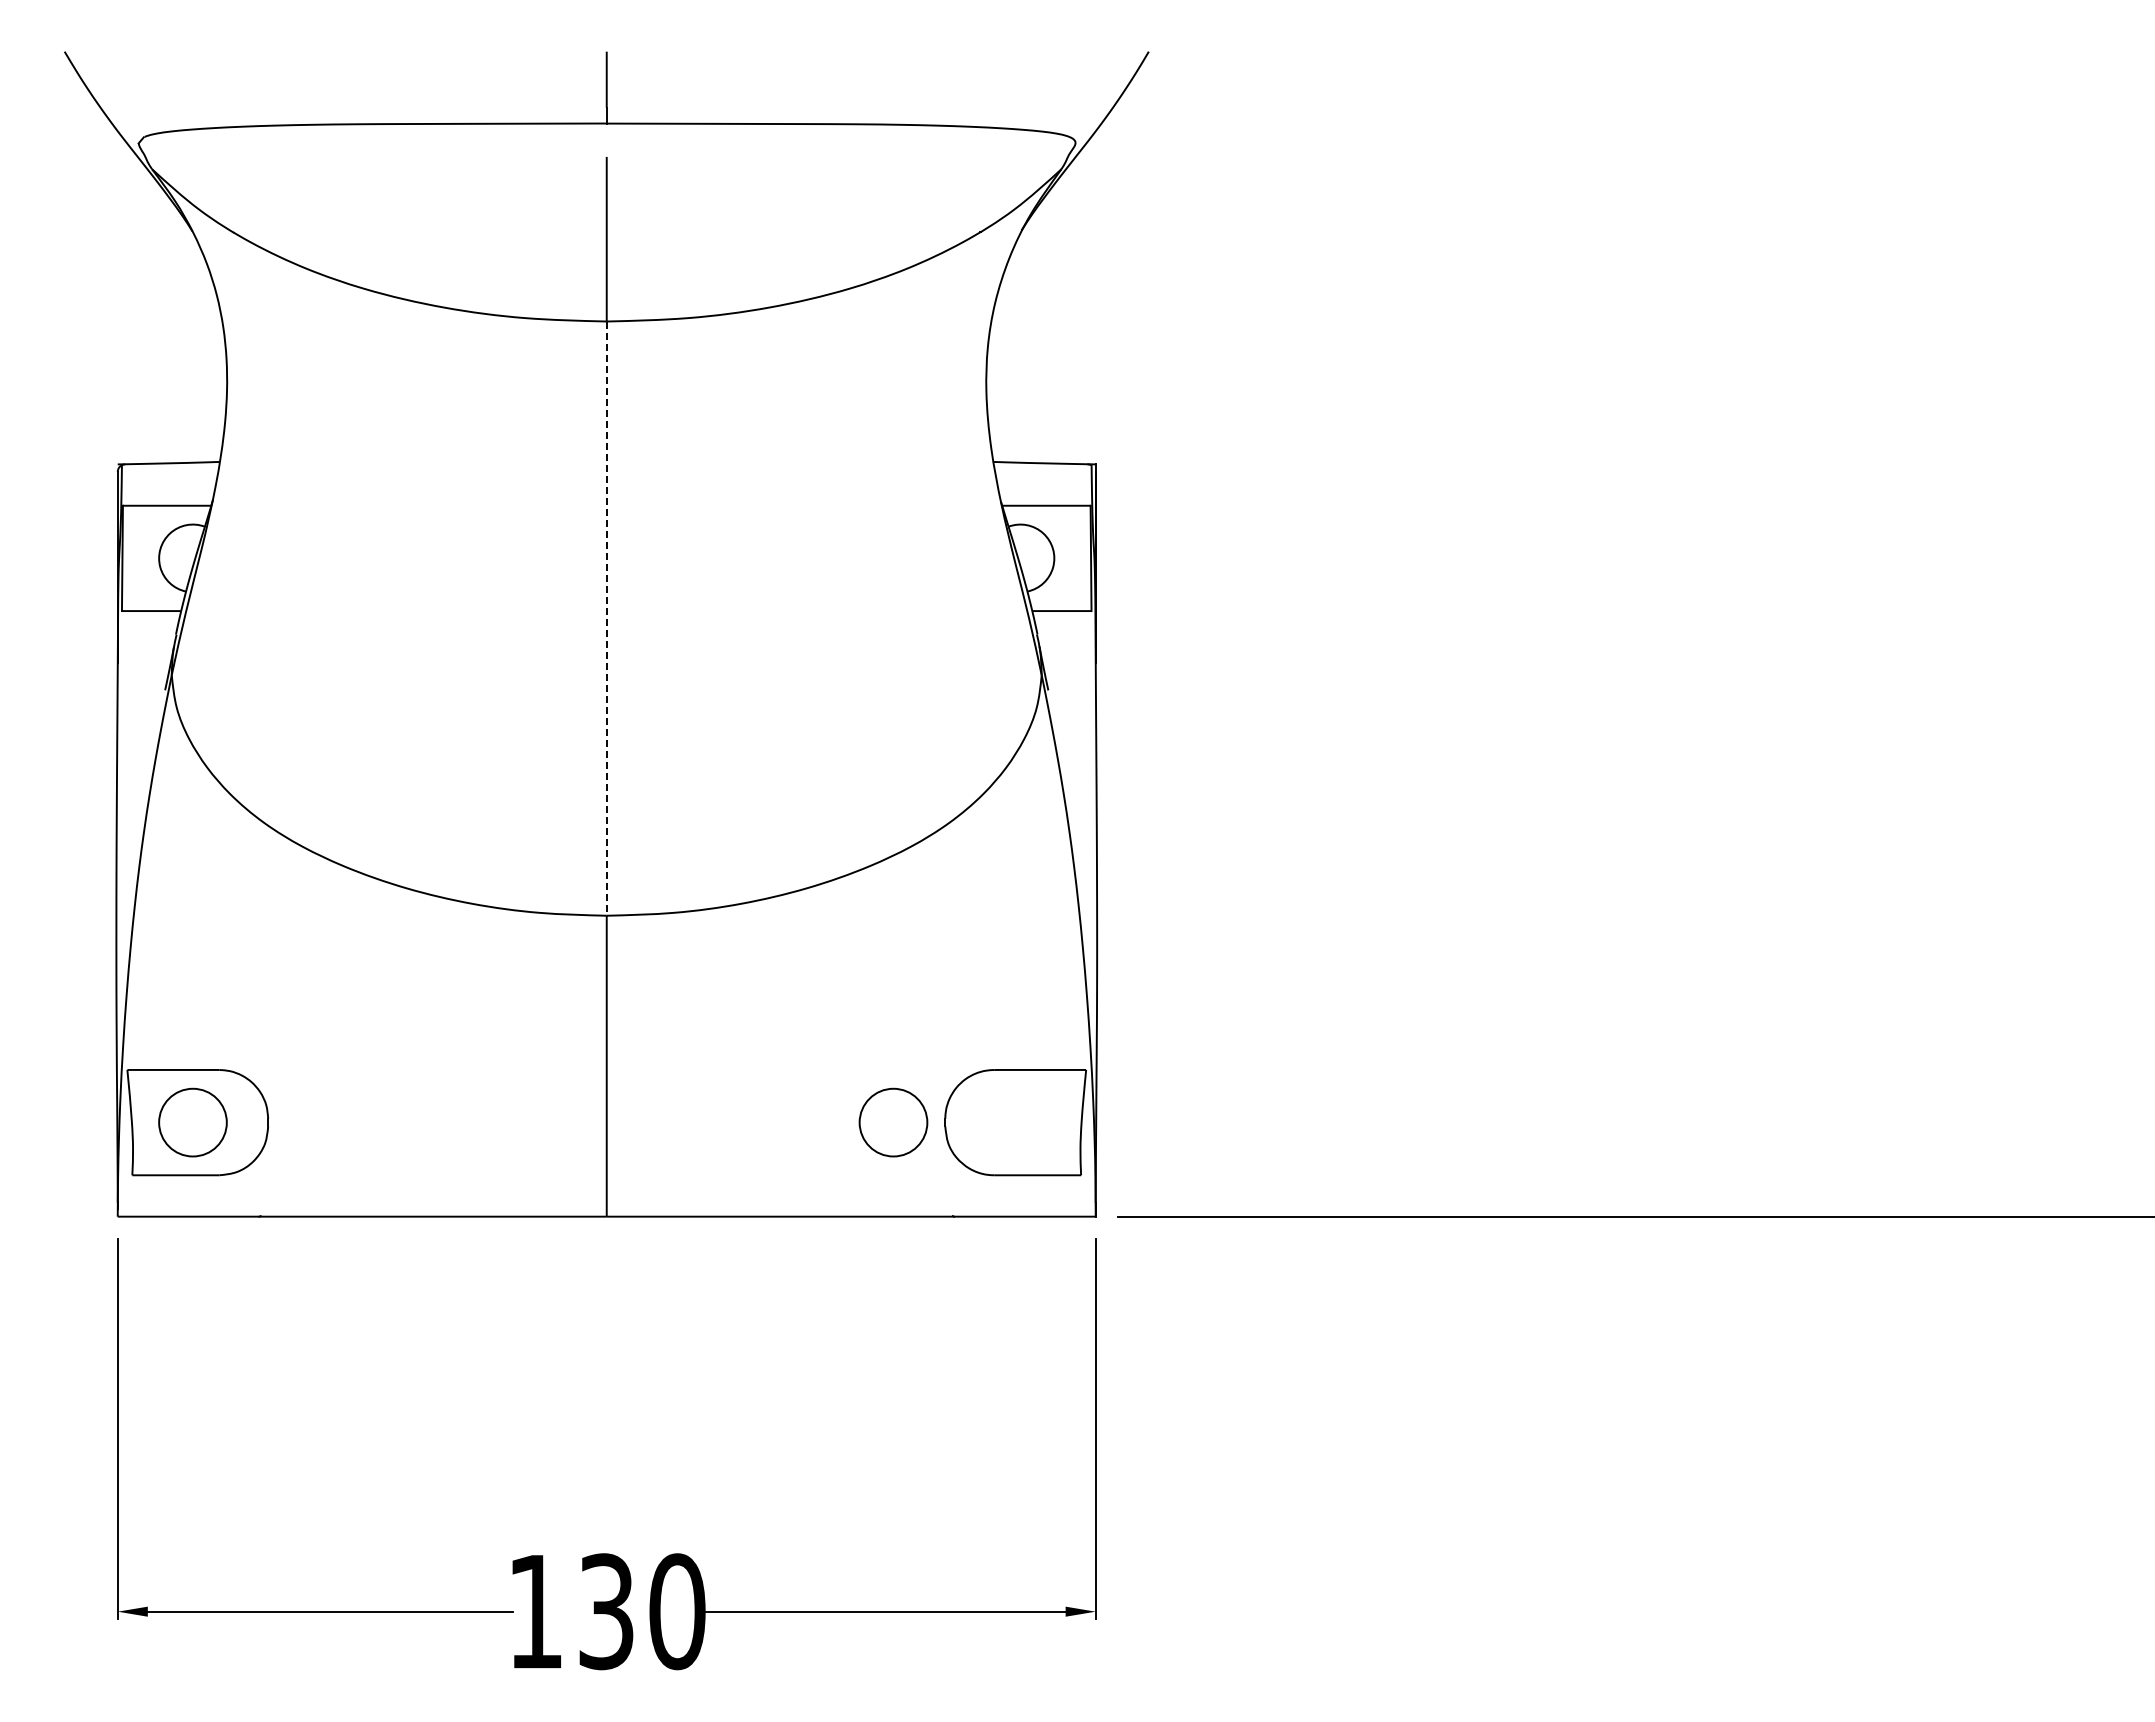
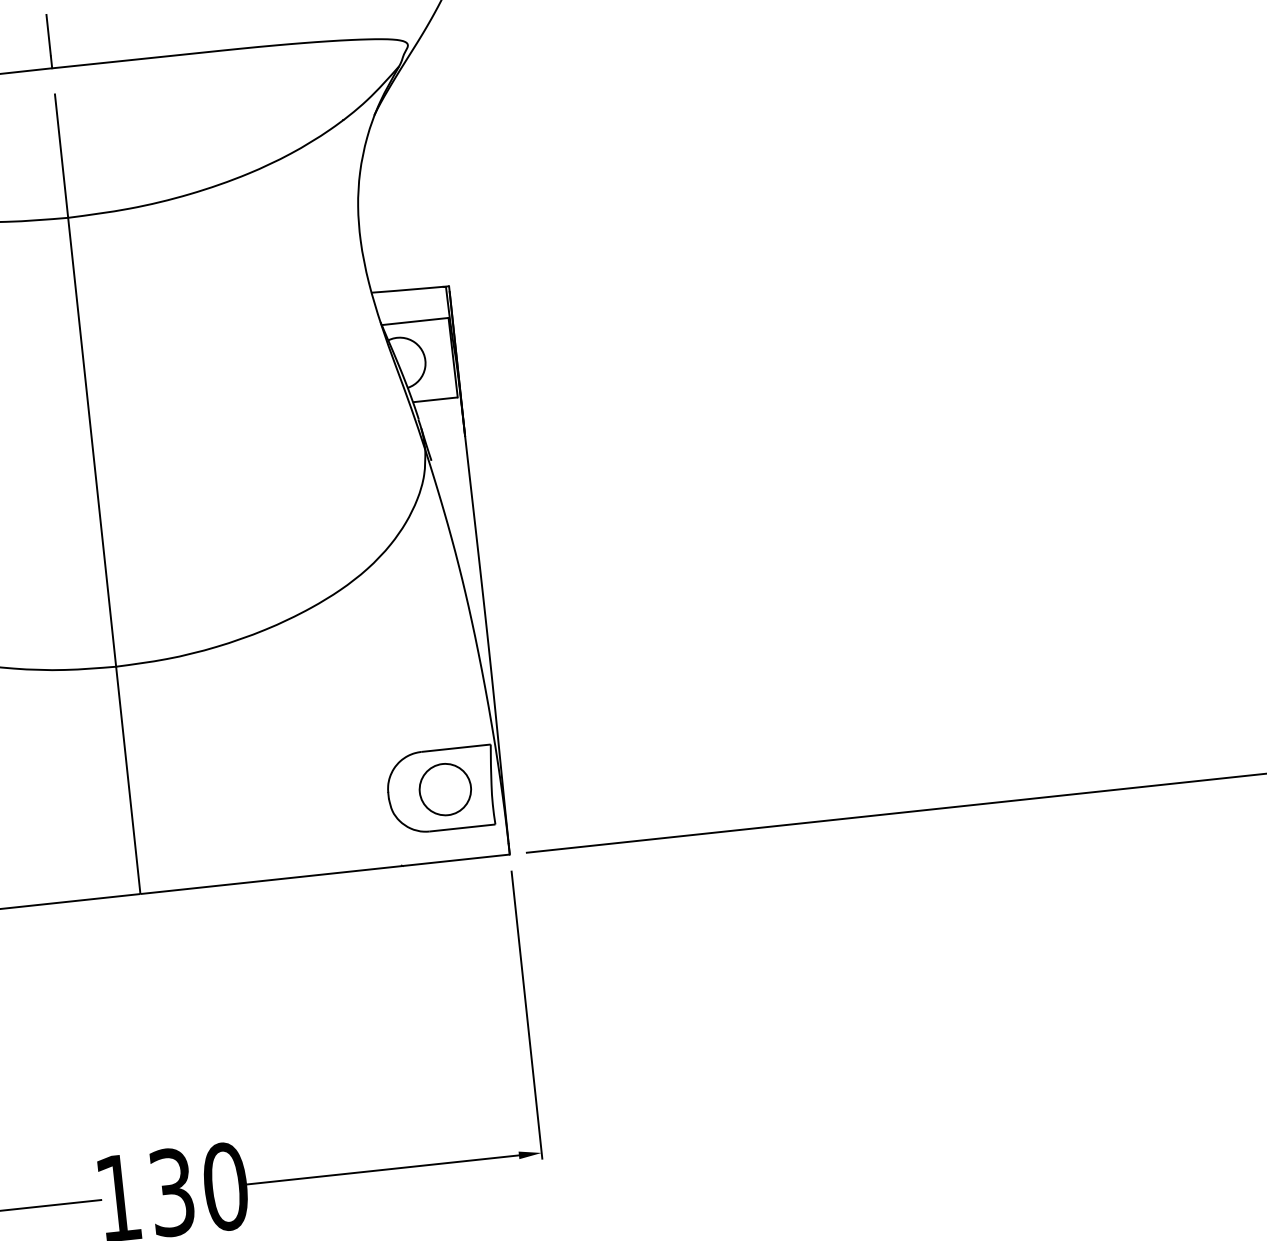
line: (606, 619) -> (92, 442), dashed -> solid
circle: (893, 1122) -> (445, 789), moved

